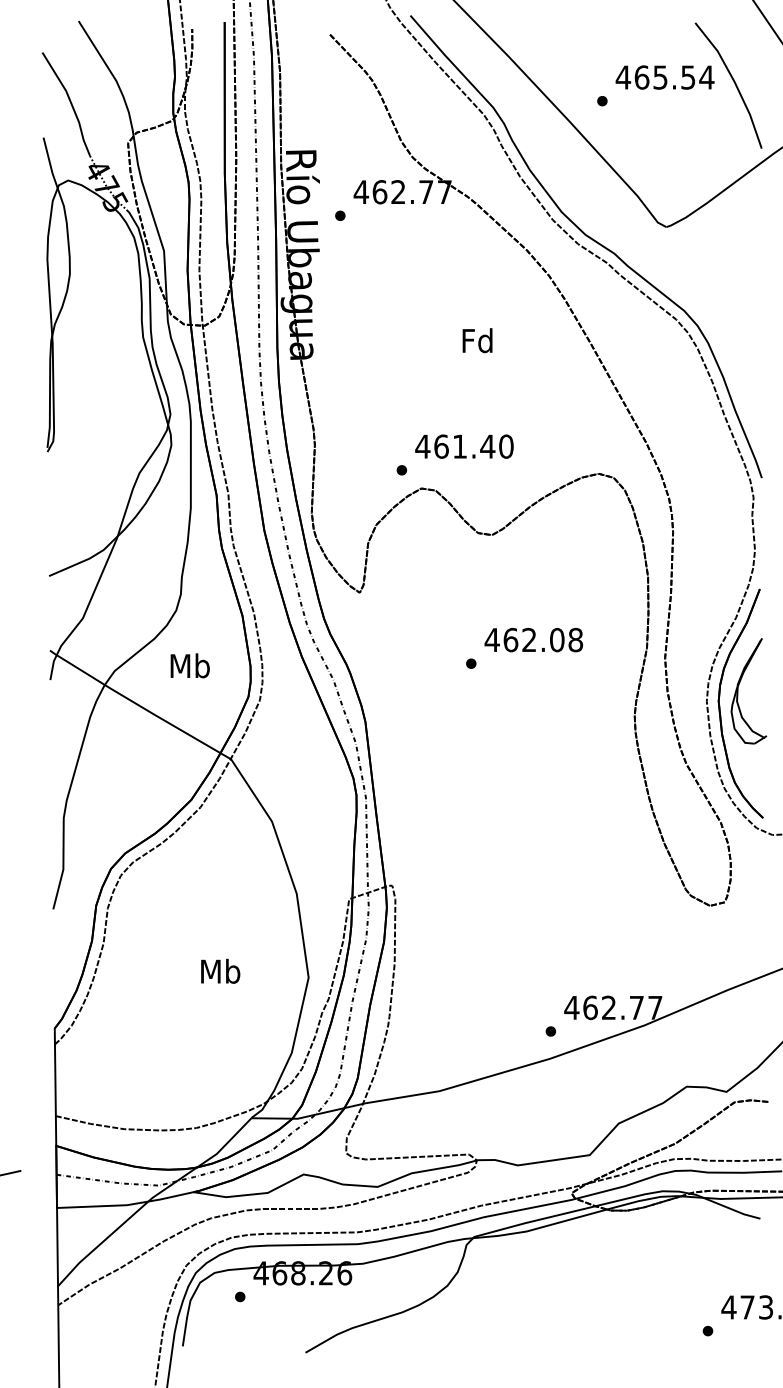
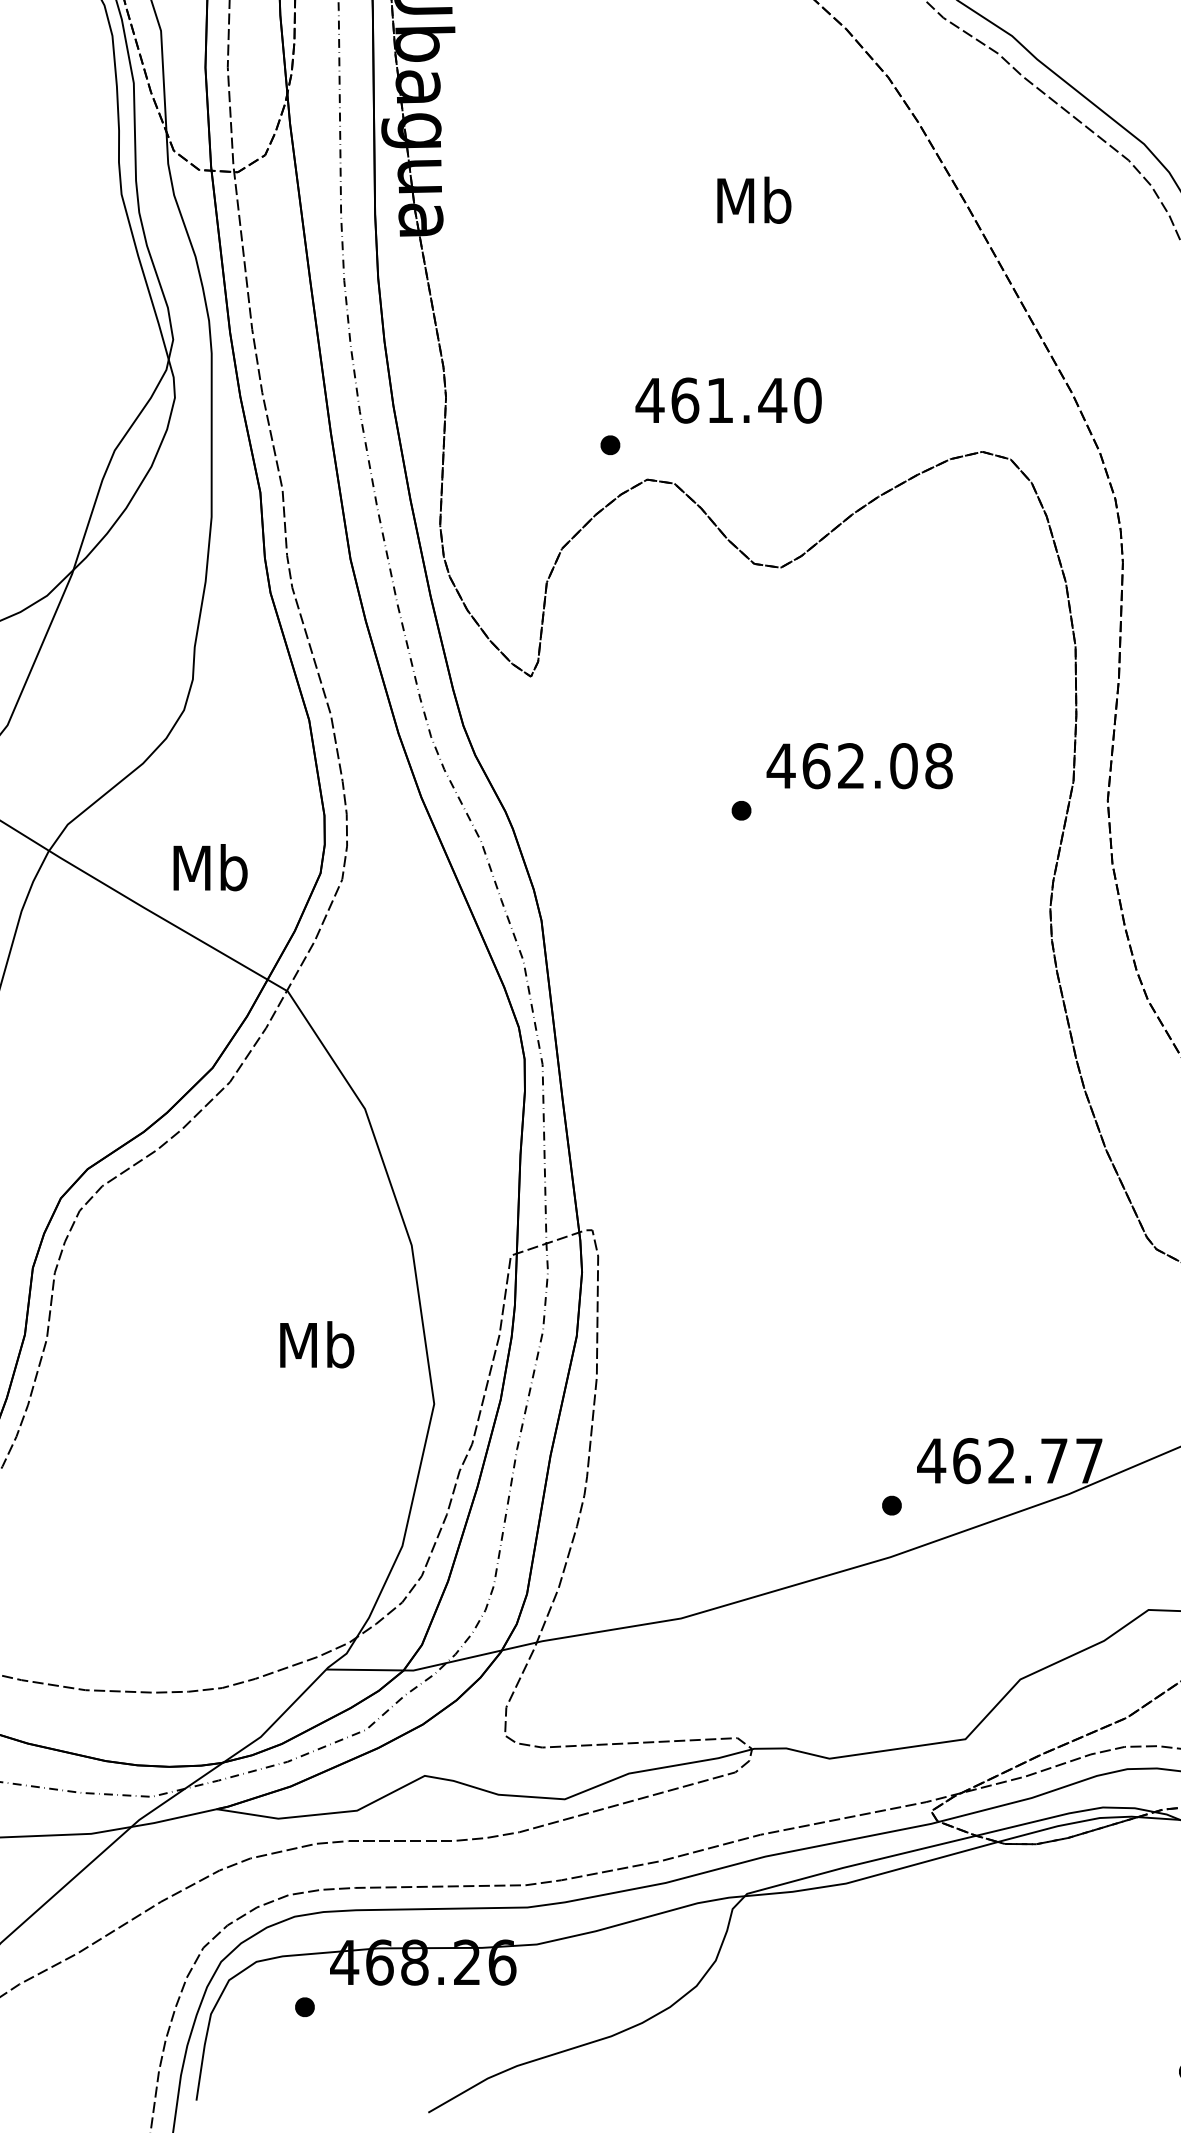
text: (477, 340) -> (753, 199), Fd -> Mb
text: (189, 665) -> (209, 866), moved
text: (220, 970) -> (316, 1343), moved

